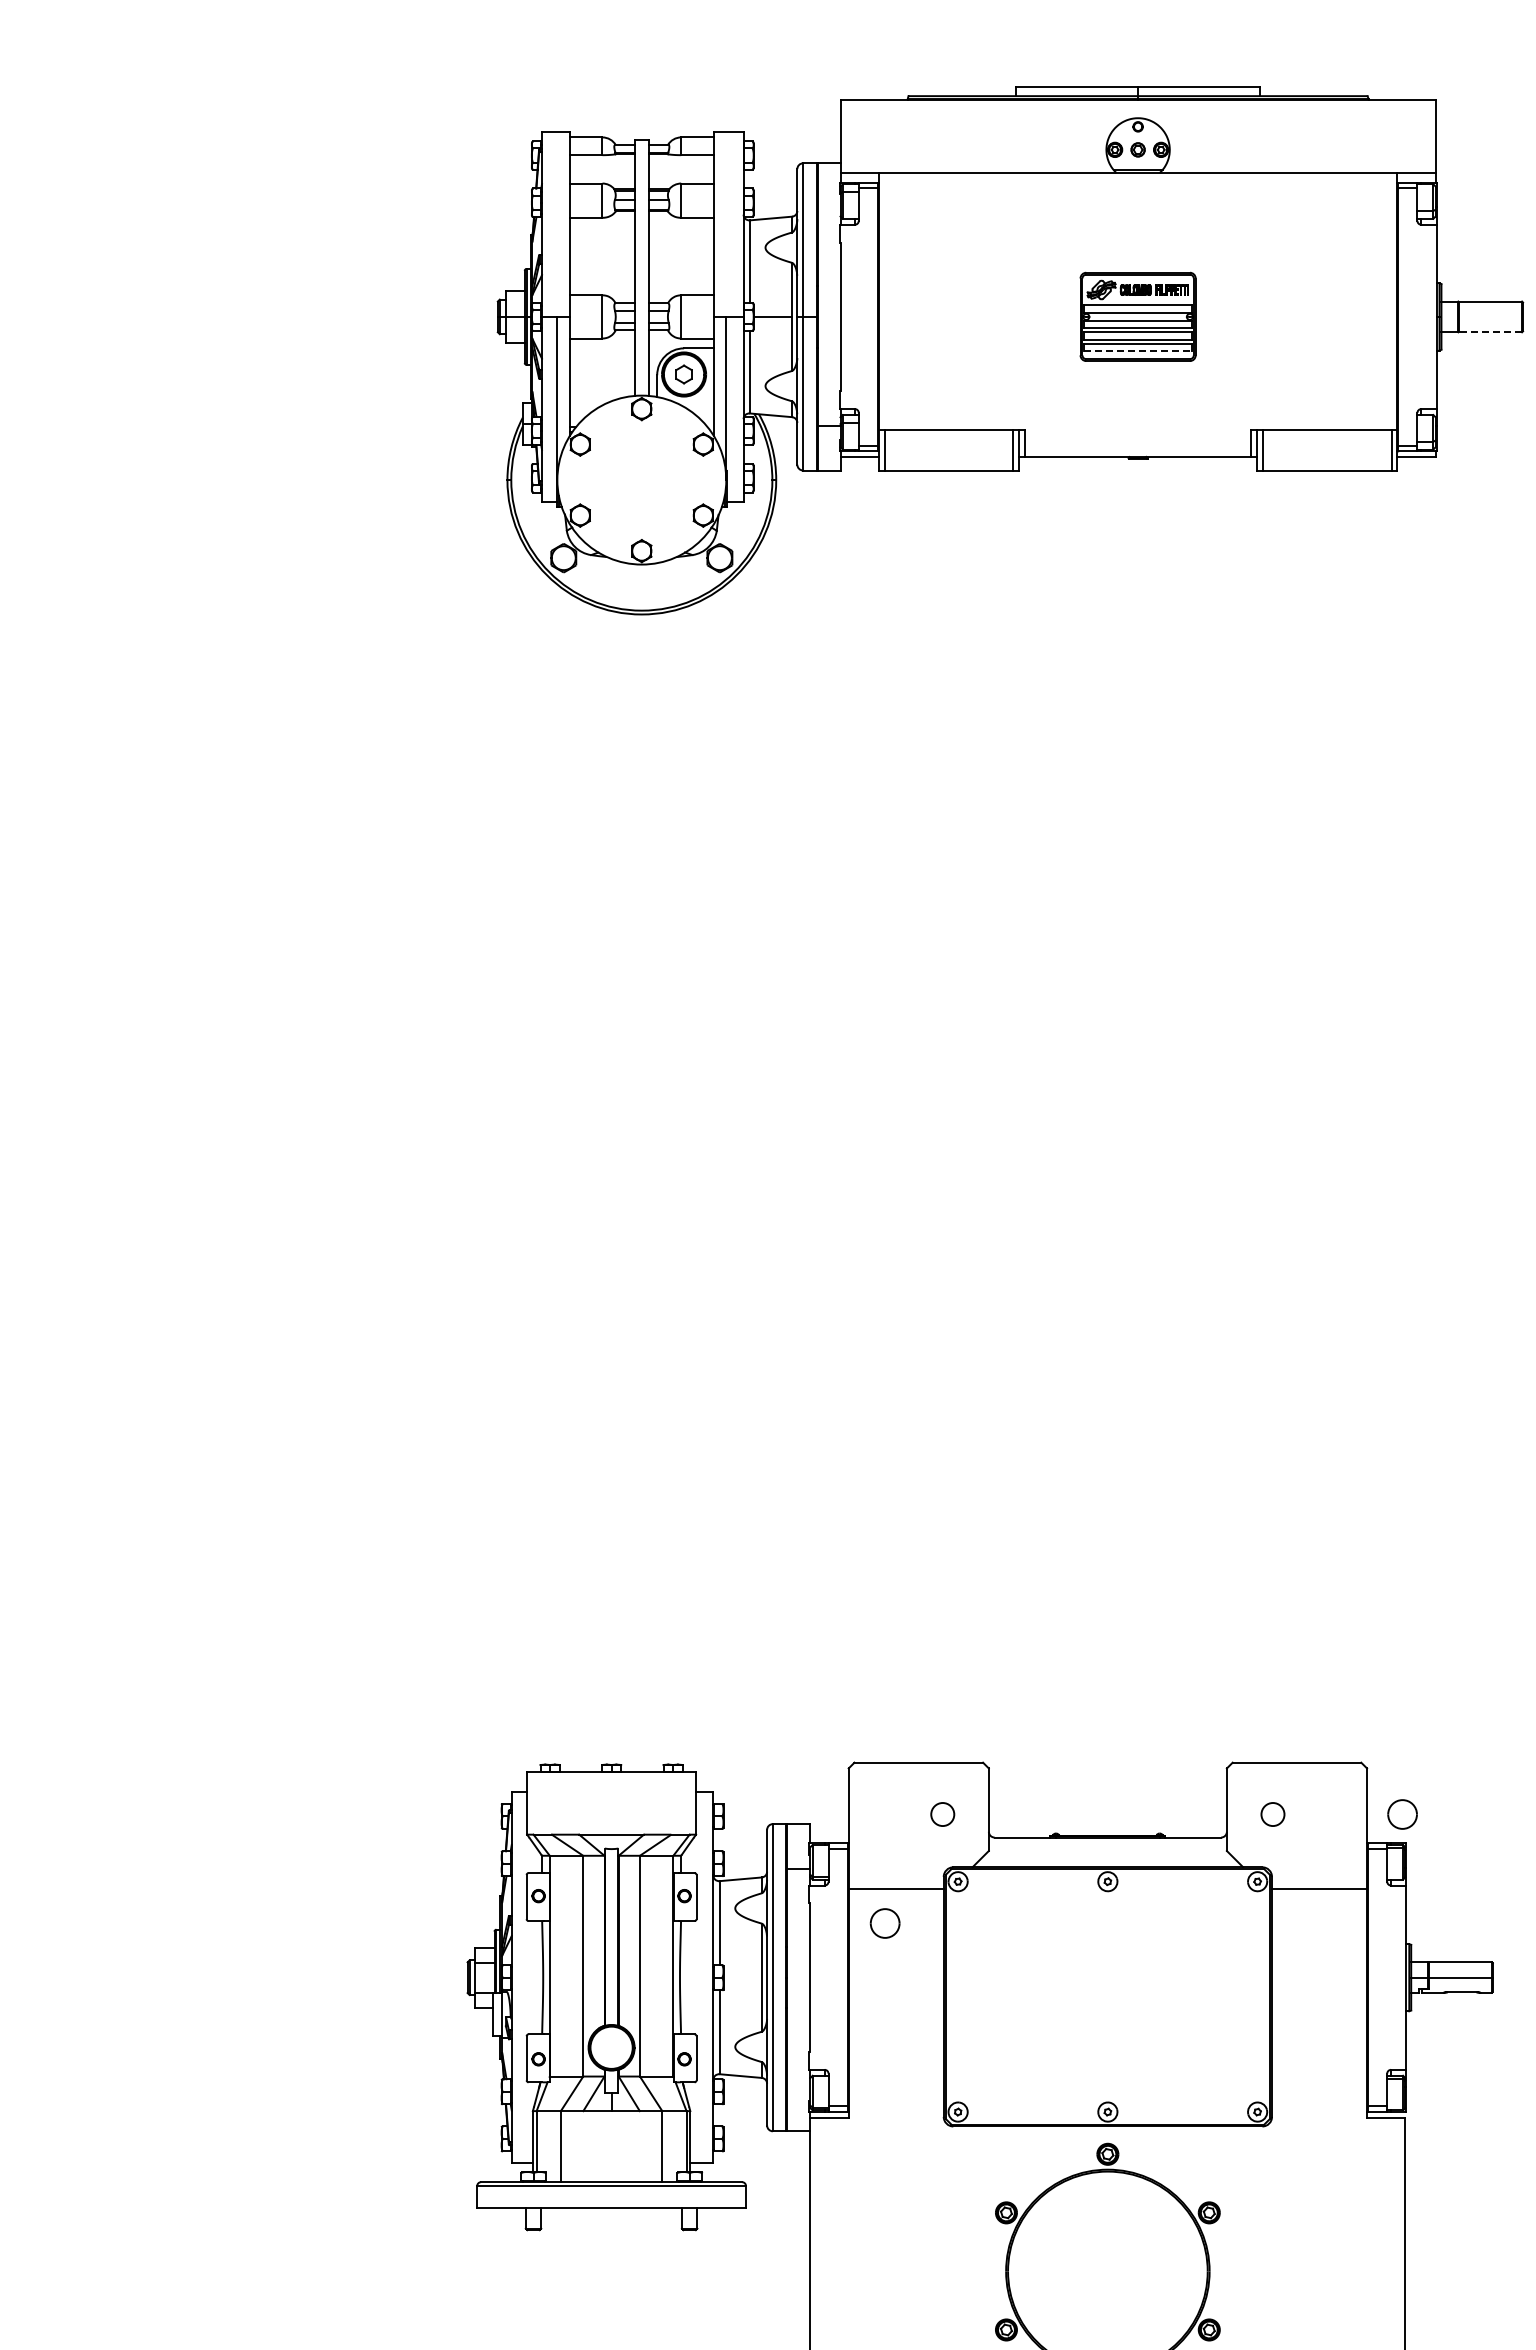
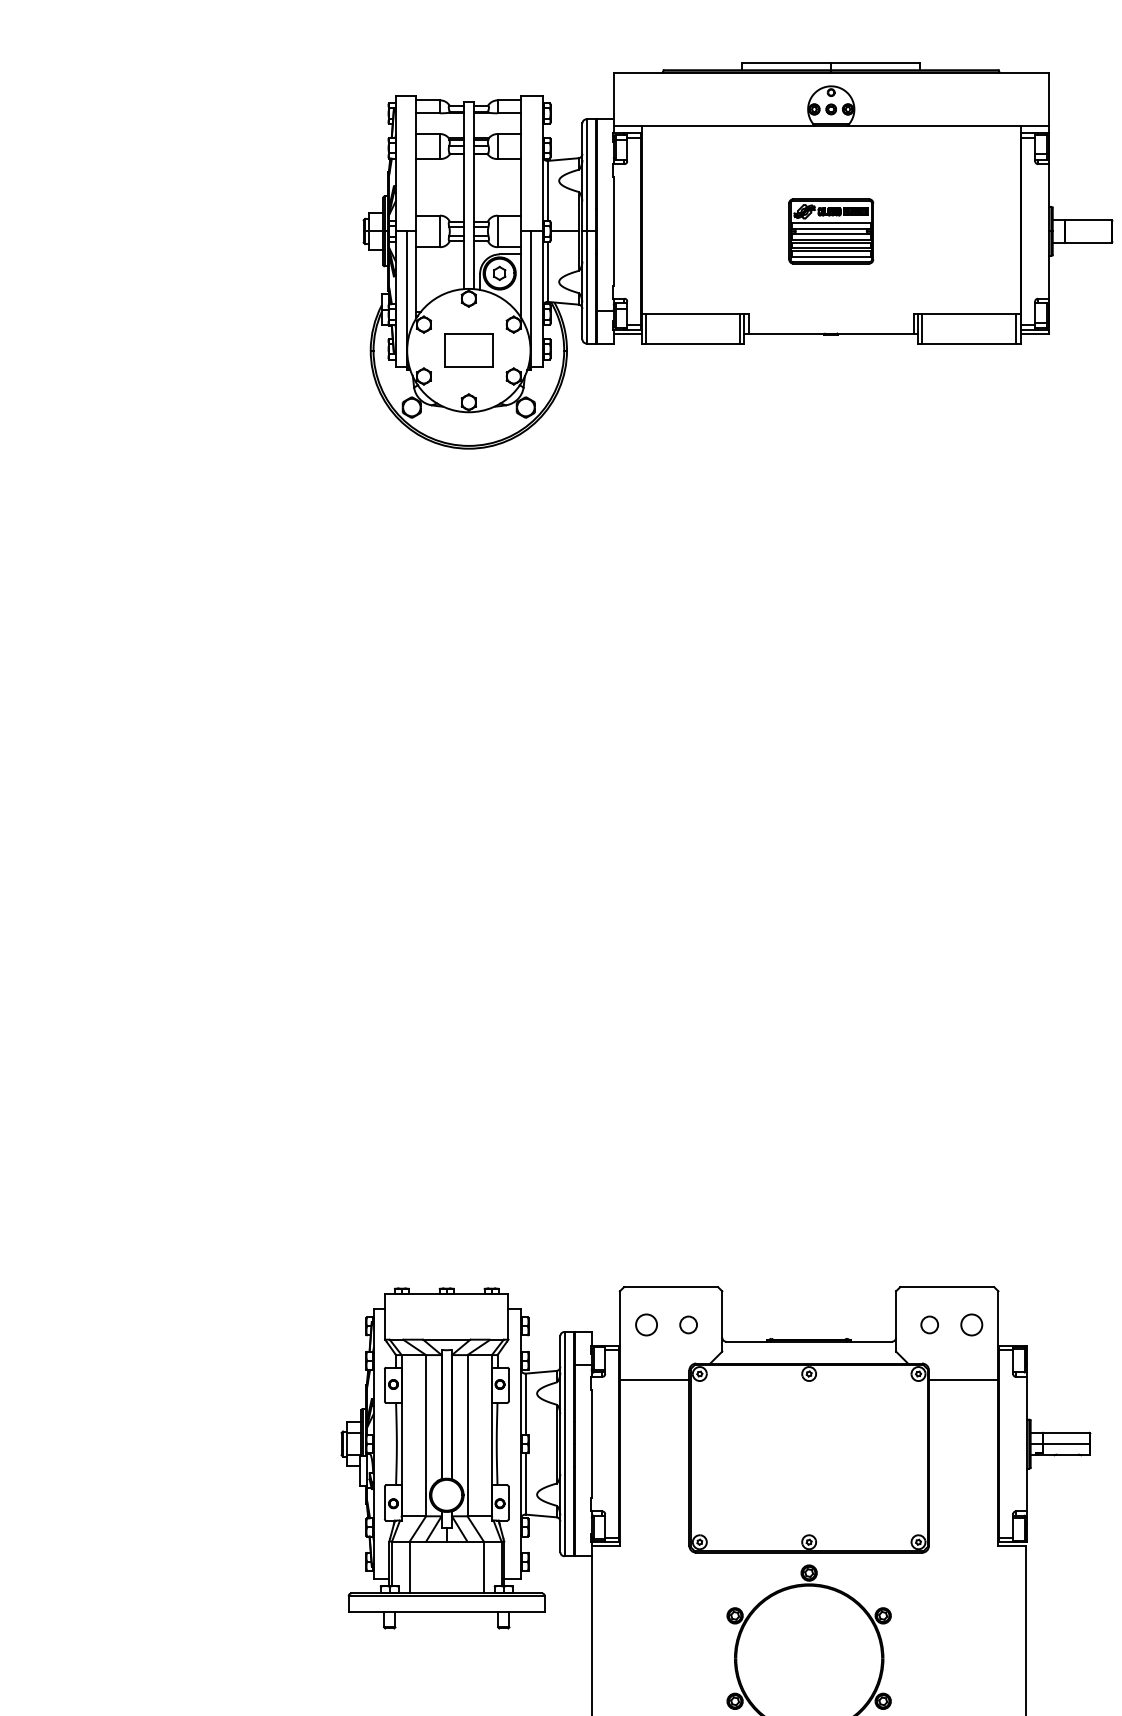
line: (1490, 332) -> (1088, 242), dashed -> solid
line: (1138, 351) -> (831, 256), dashed -> solid
part: (641, 479) -> (468, 350), added
part: (1402, 1814) -> (971, 1324), moved
part: (884, 1923) -> (646, 1324), moved

